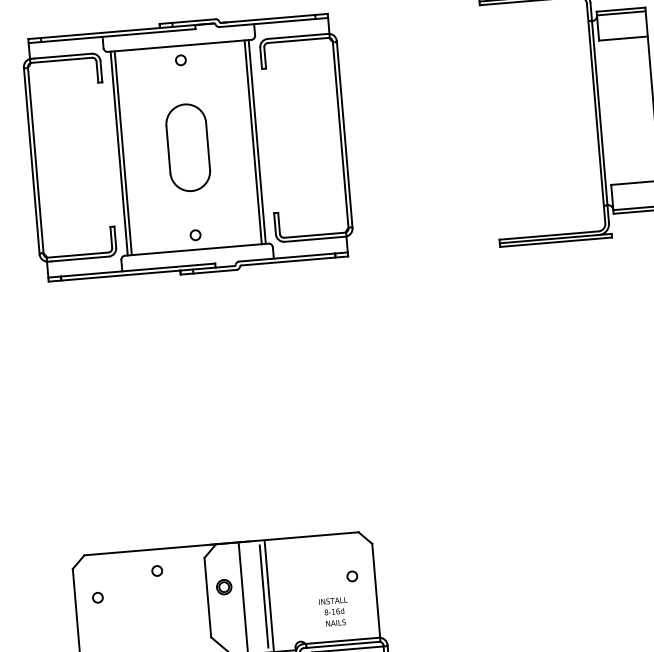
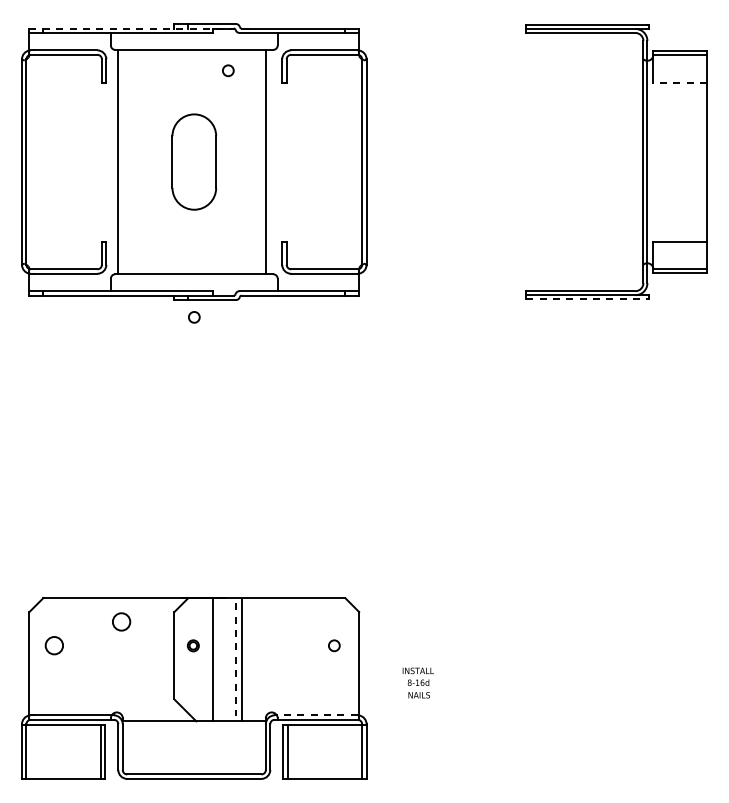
line: (121, 31) -> (132, 28), solid -> dashed
line: (623, 38) -> (680, 82), solid -> dashed
circle: (181, 60) -> (228, 70), moved
line: (257, 141) -> (270, 161), removed
line: (122, 152) -> (122, 161), removed
circle: (195, 235) -> (194, 317), moved
line: (555, 242) -> (587, 299), solid -> dashed
circle: (157, 570) -> (121, 621), size x1.6
part: (224, 586) -> (193, 645), size x0.7
circle: (97, 597) -> (53, 645), size x1.6
line: (264, 597) -> (236, 660), solid -> dashed
text: (333, 611) -> (417, 682), moved
line: (341, 641) -> (316, 715), solid -> dashed

